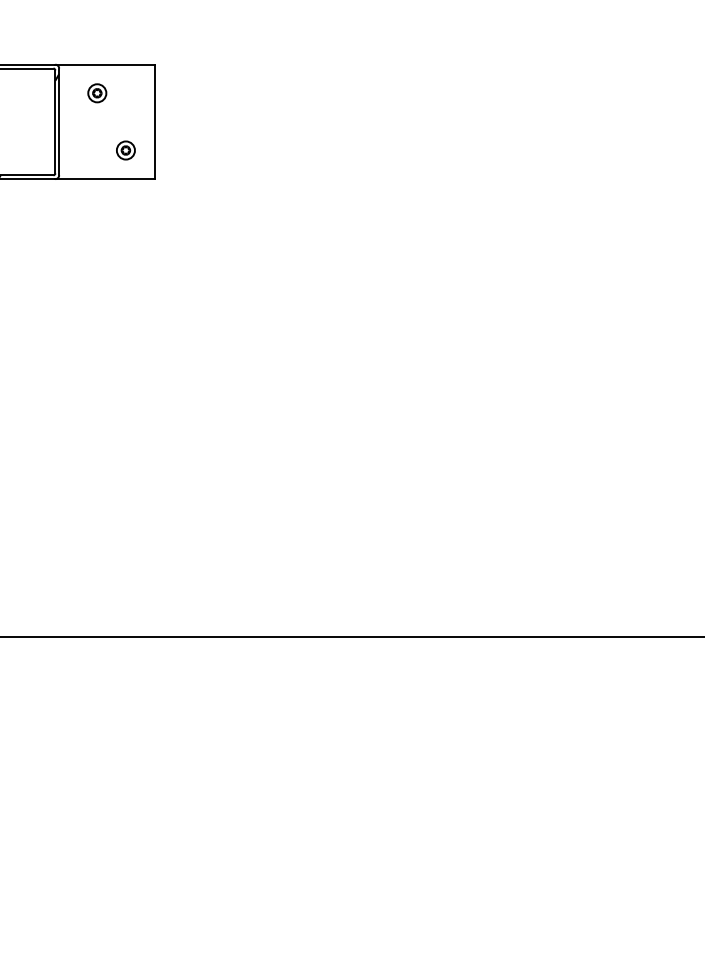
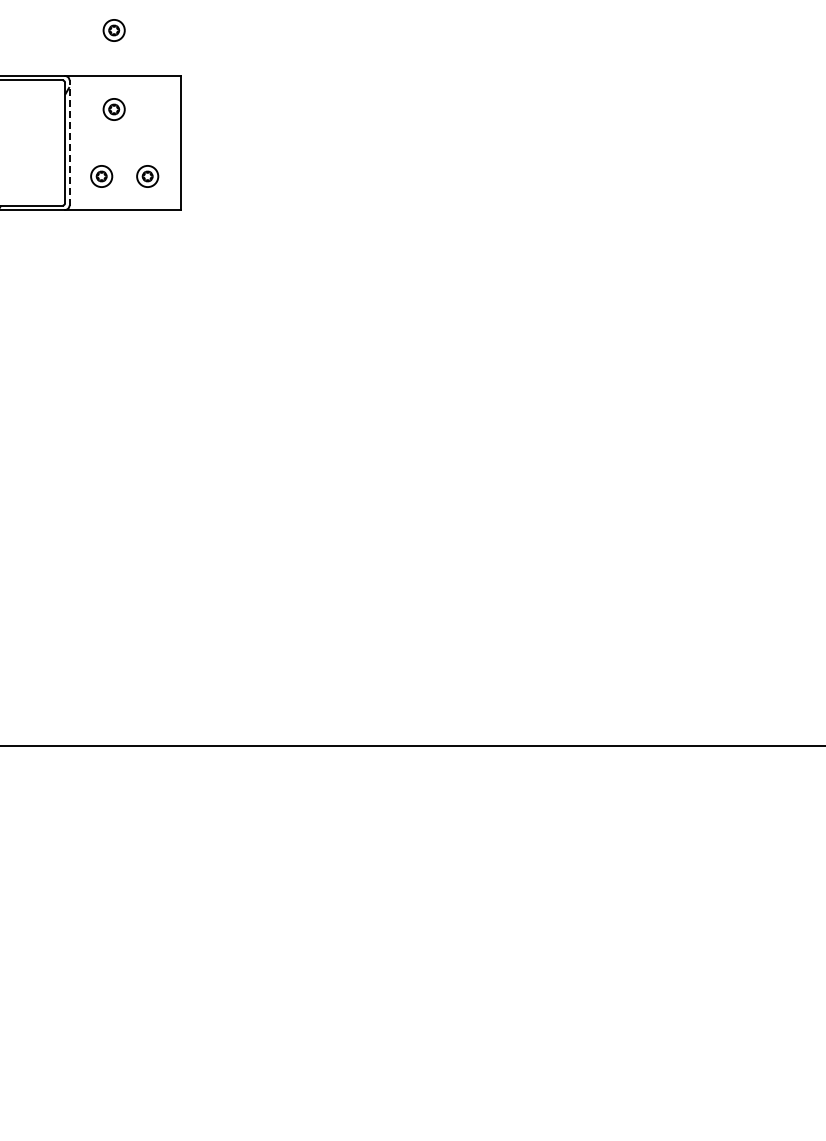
part: (96, 25) -> (113, 30), added
line: (59, 122) -> (69, 143), solid -> dashed
part: (86, 150) -> (101, 176), added

